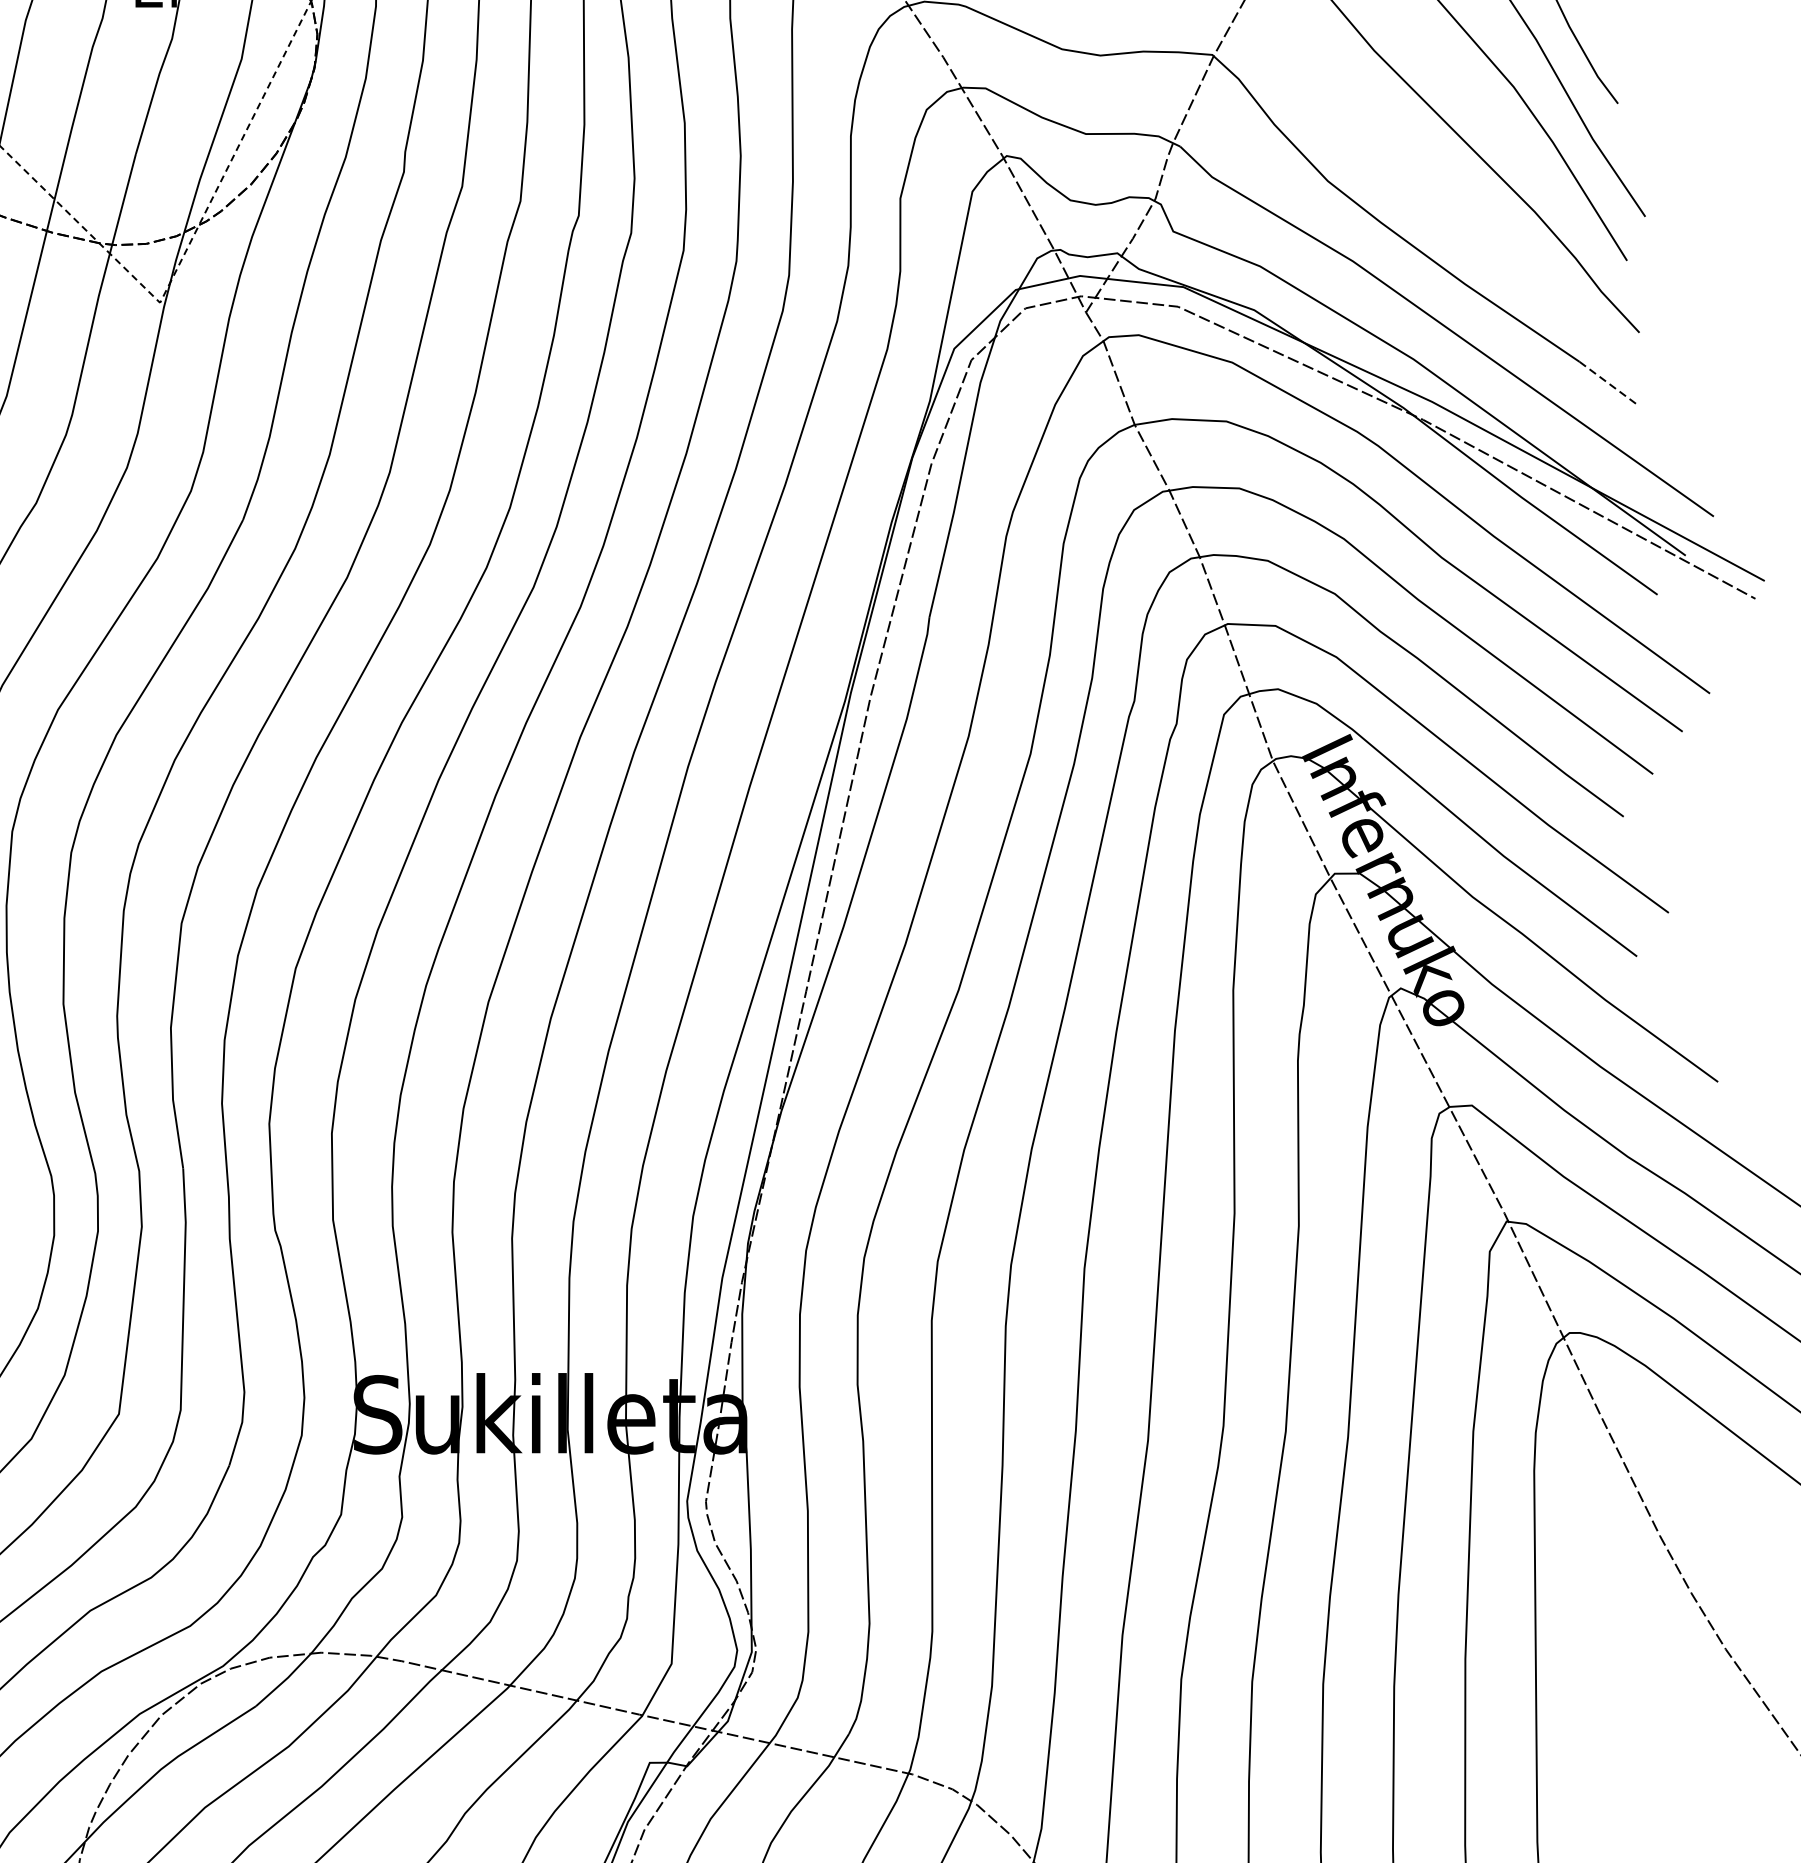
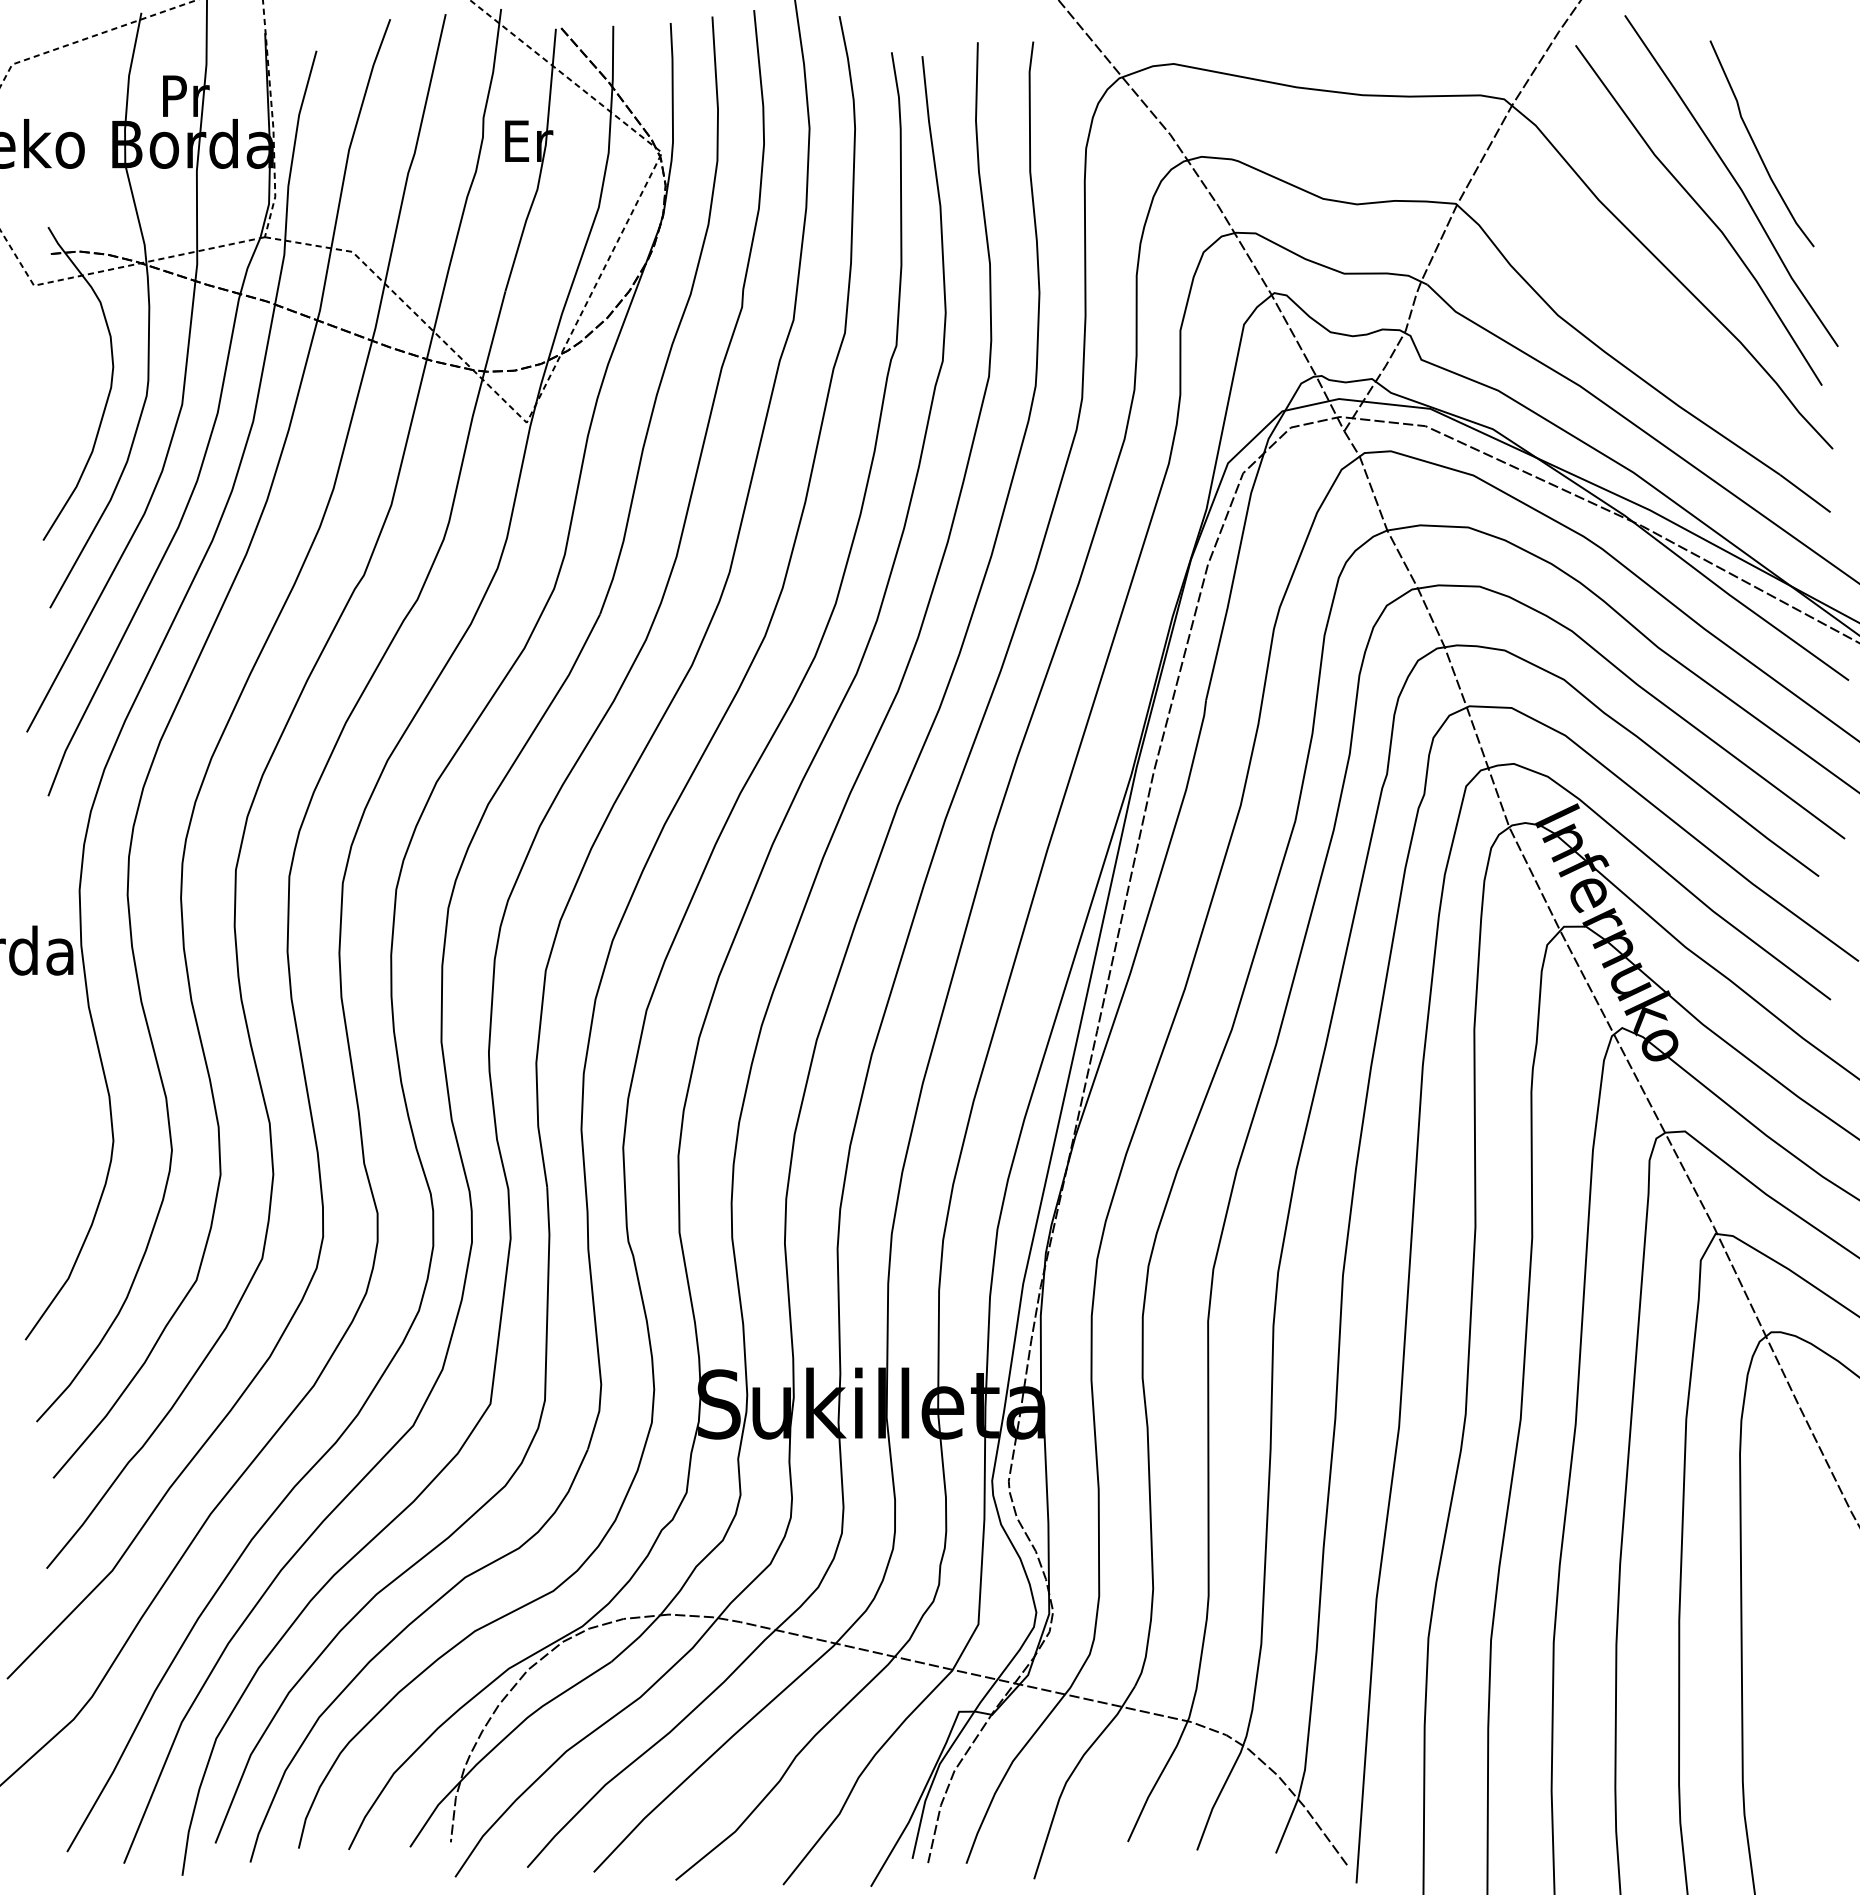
line: (1608, 382) -> (1805, 493), dashed -> solid

